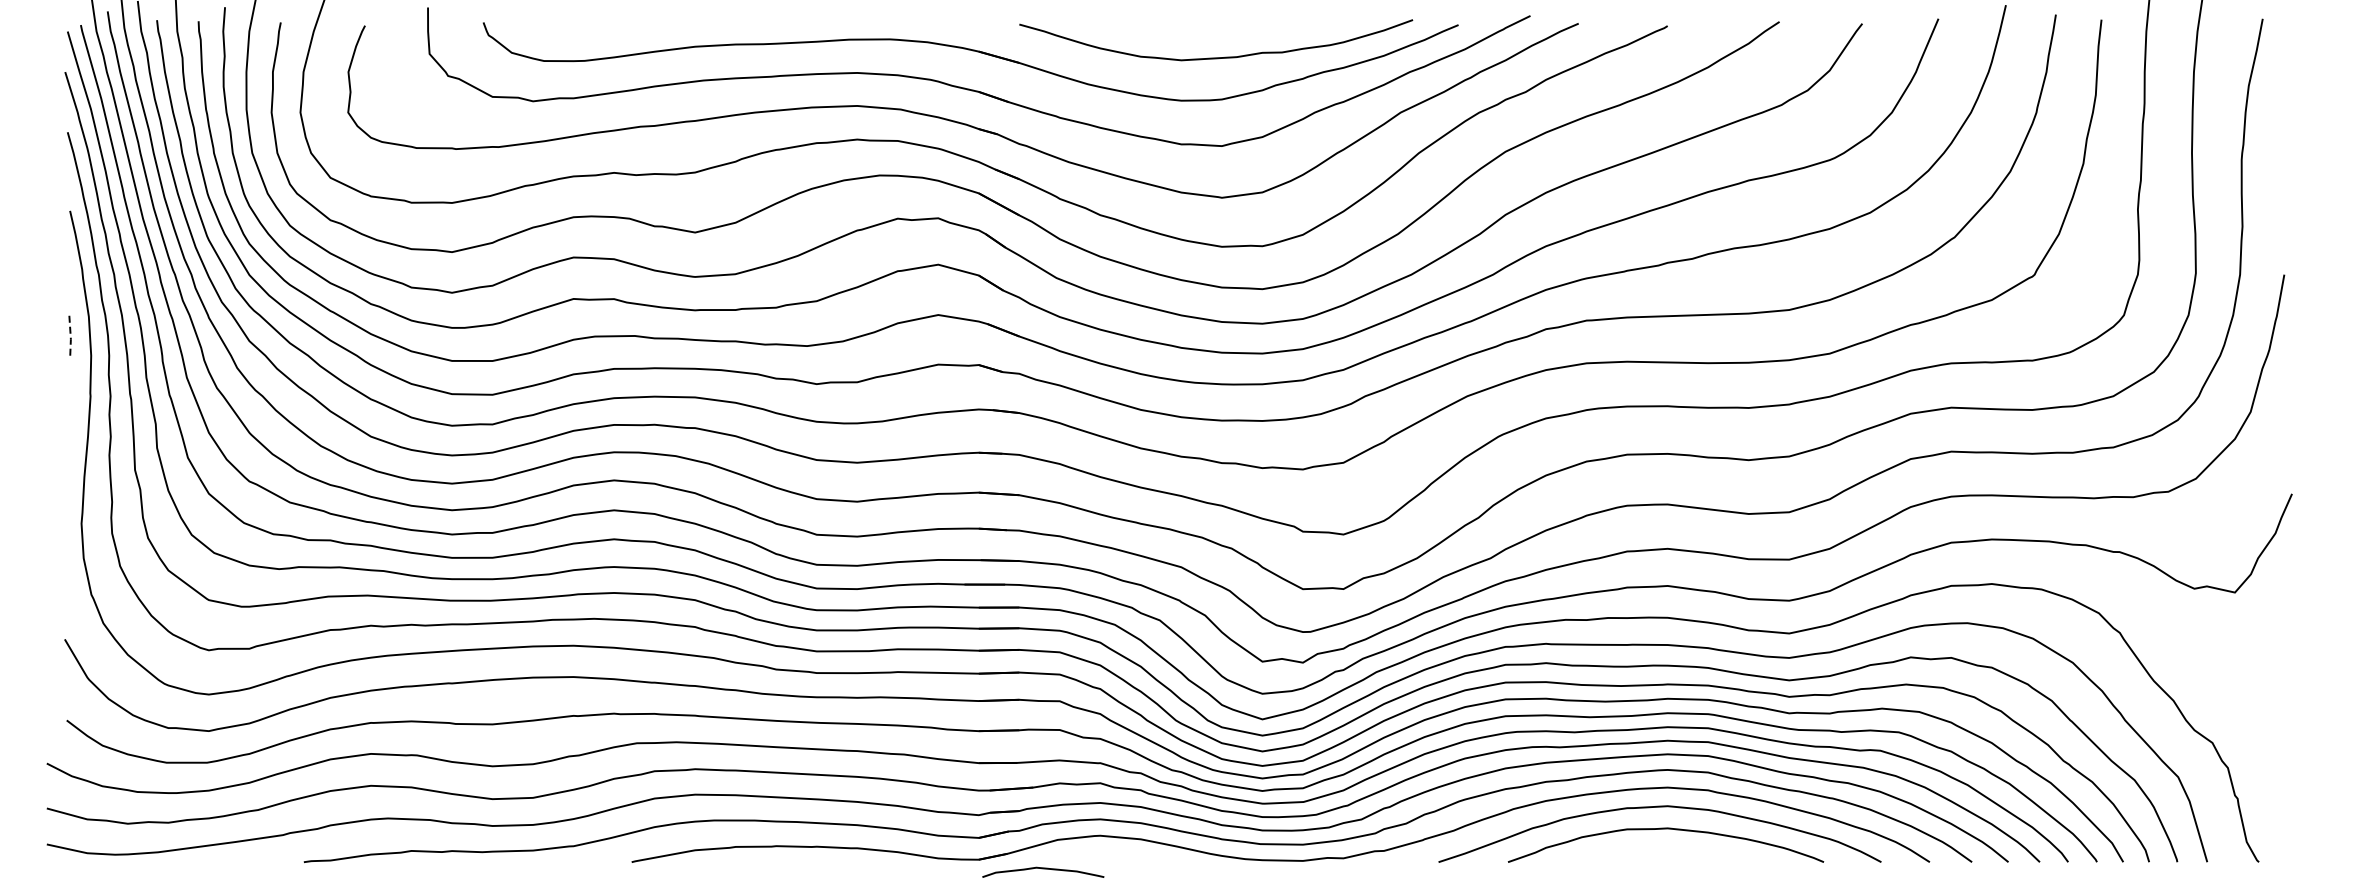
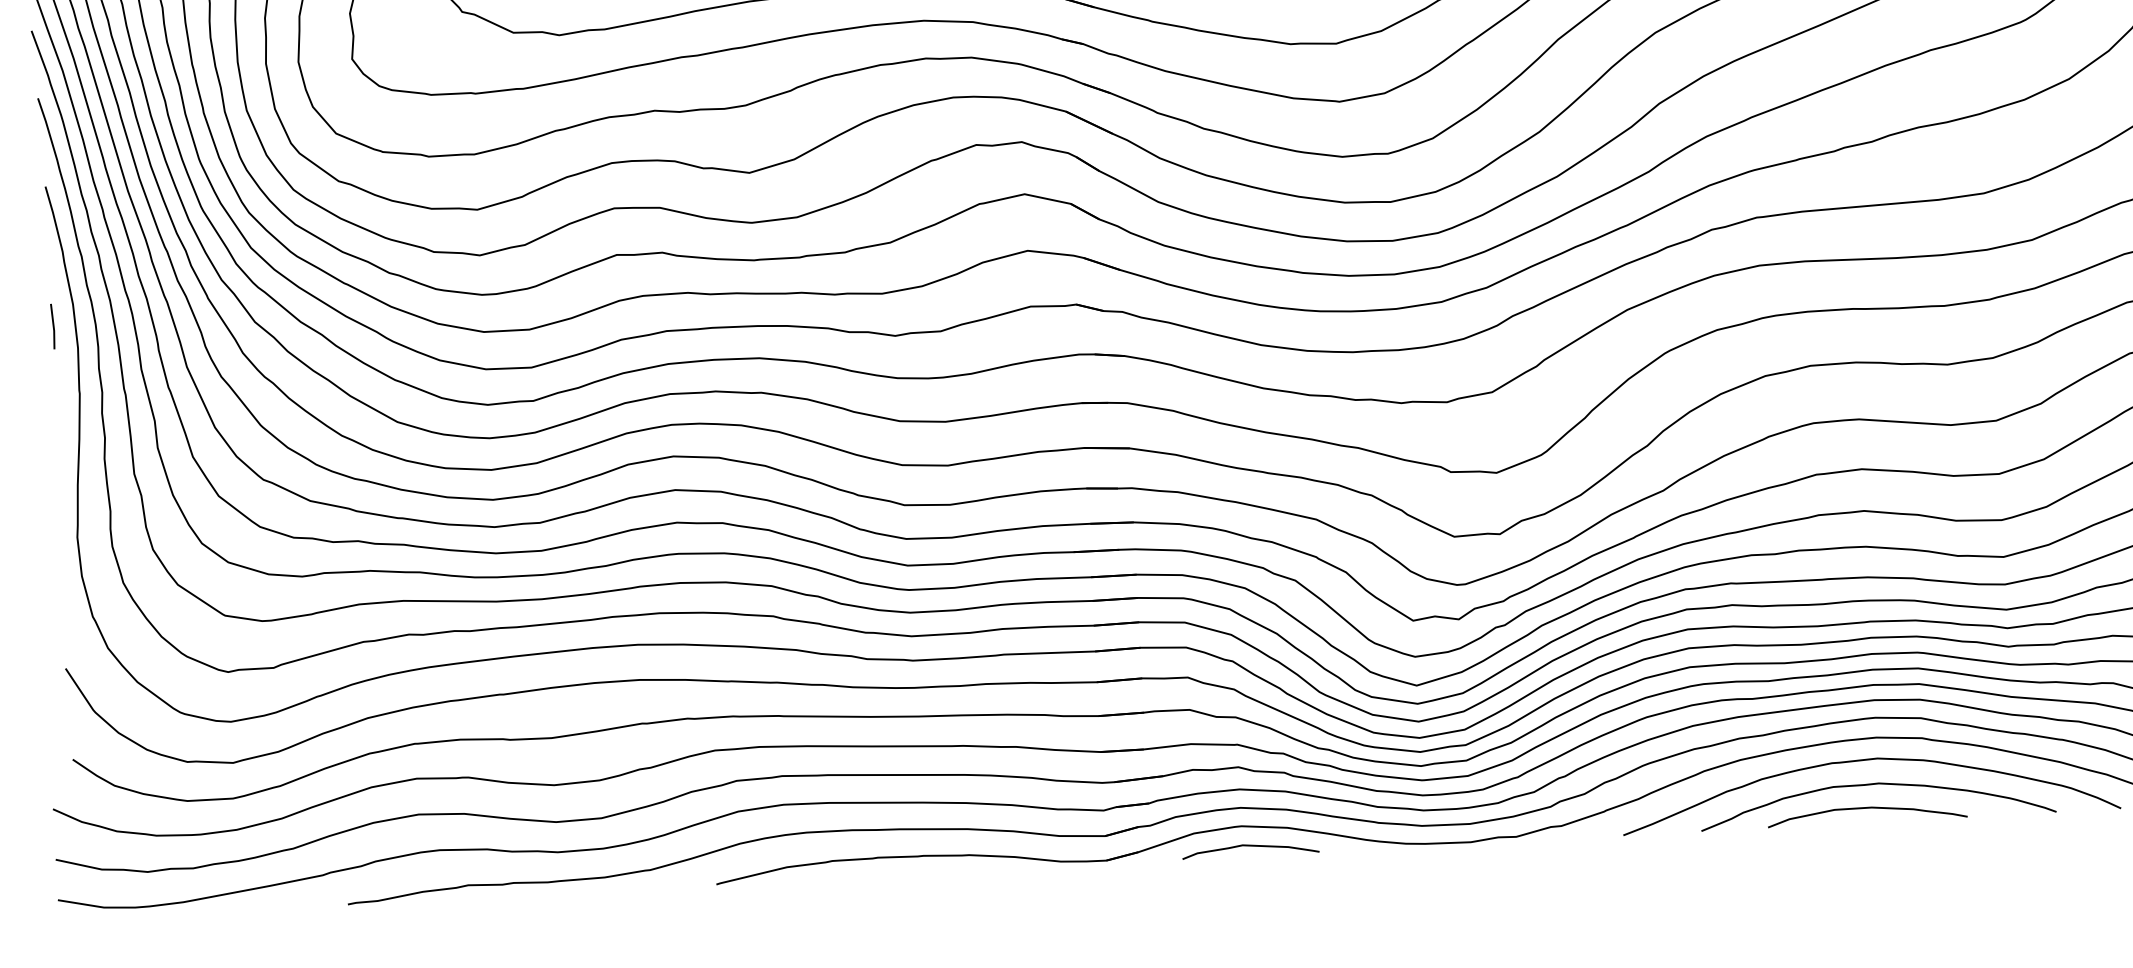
line: (70, 335) -> (53, 326), dashed -> solid
curve: (1655, 850) -> (1866, 809), added
curve: (1043, 869) -> (1250, 846), moved

